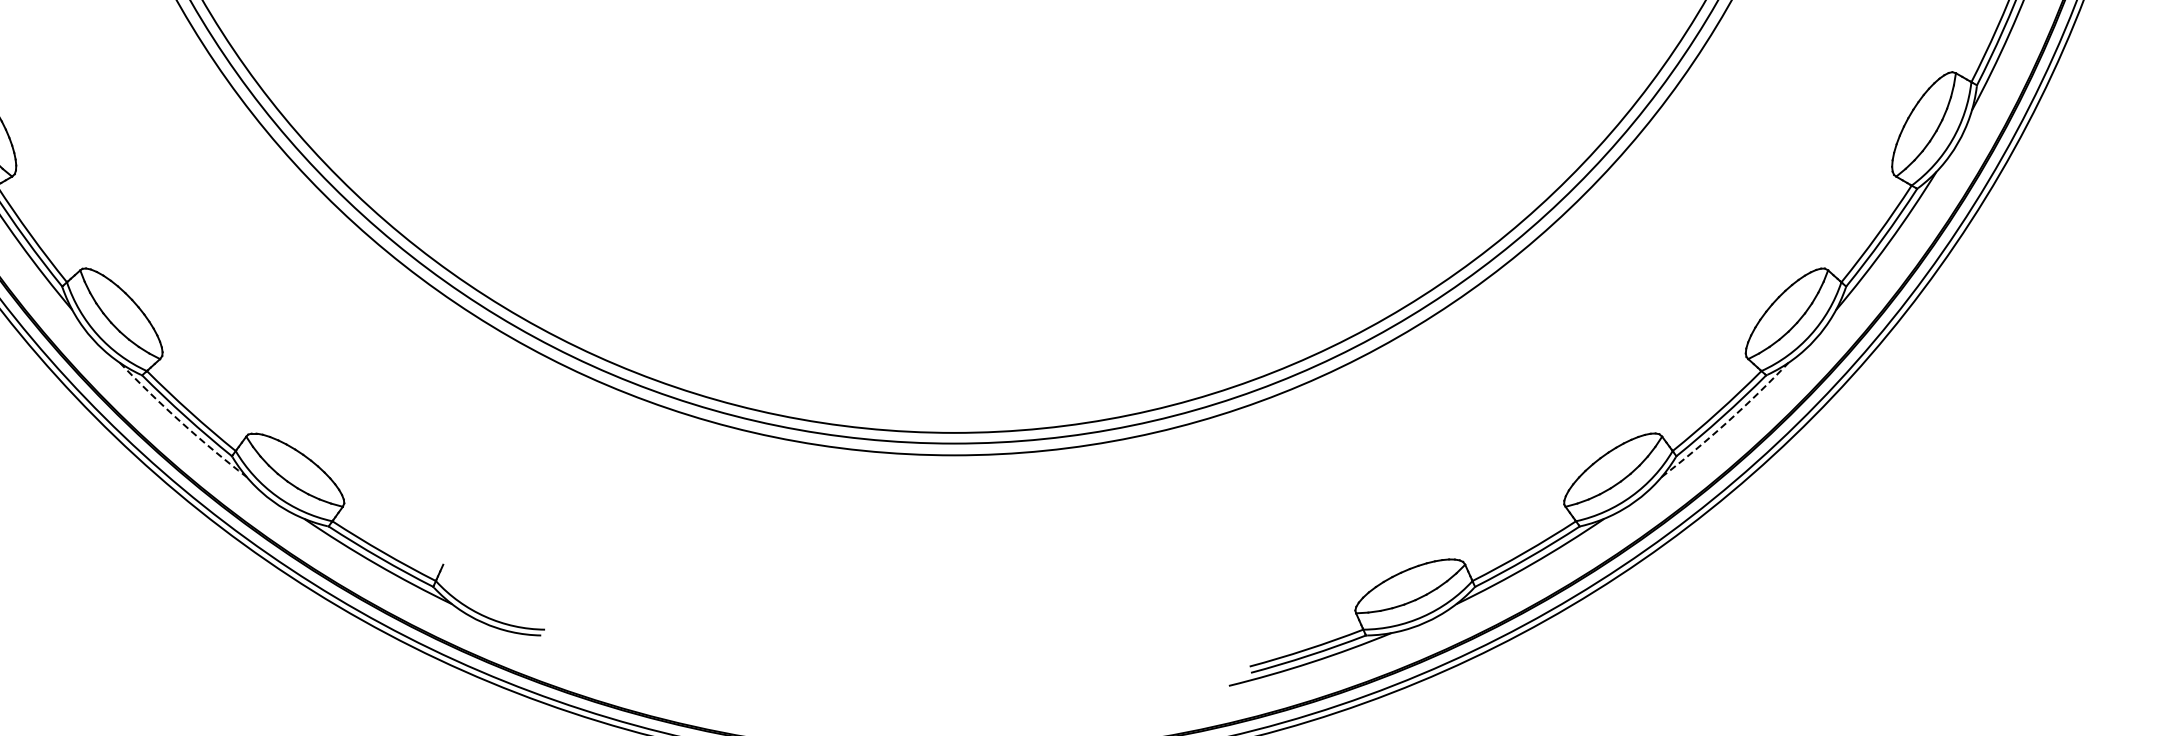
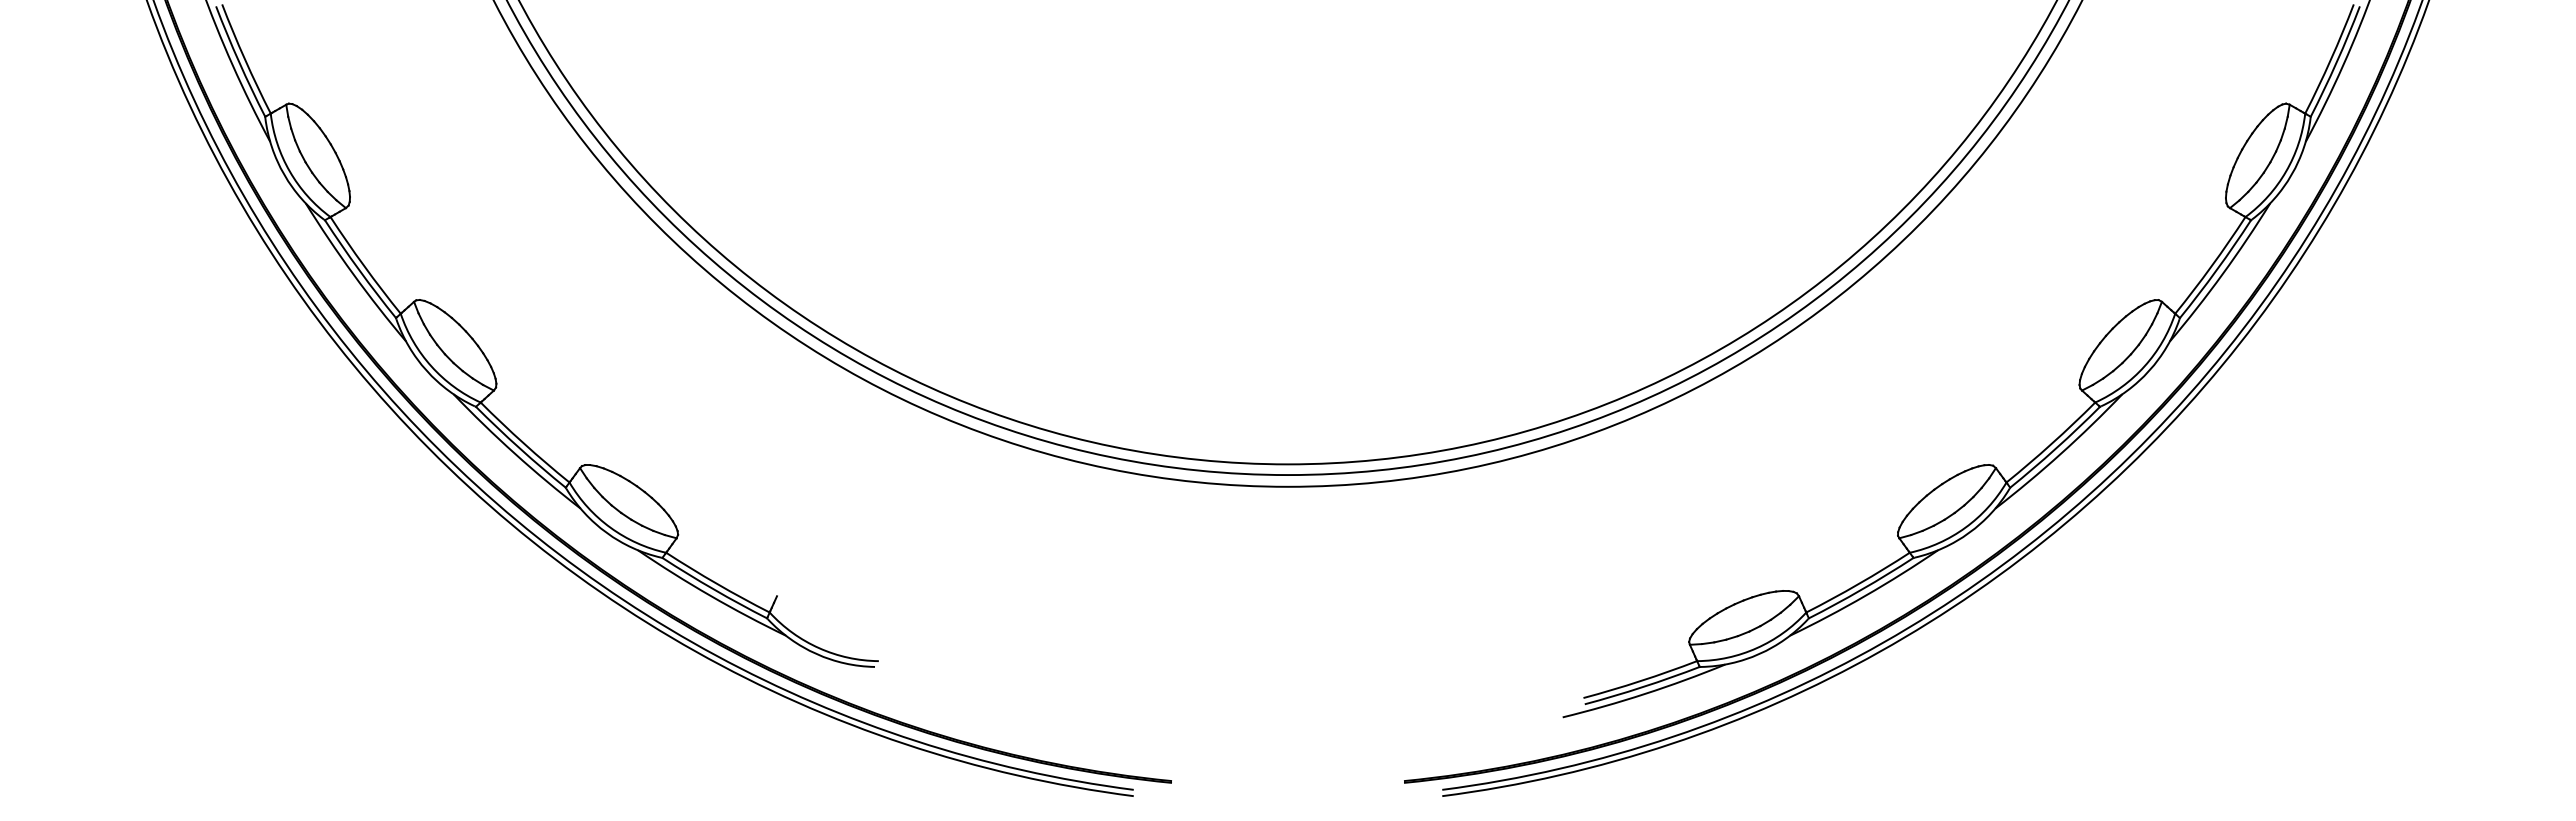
arc: (181, 422) -> (515, 453), dashed -> solid
arc: (1727, 422) -> (2061, 453), dashed -> solid

